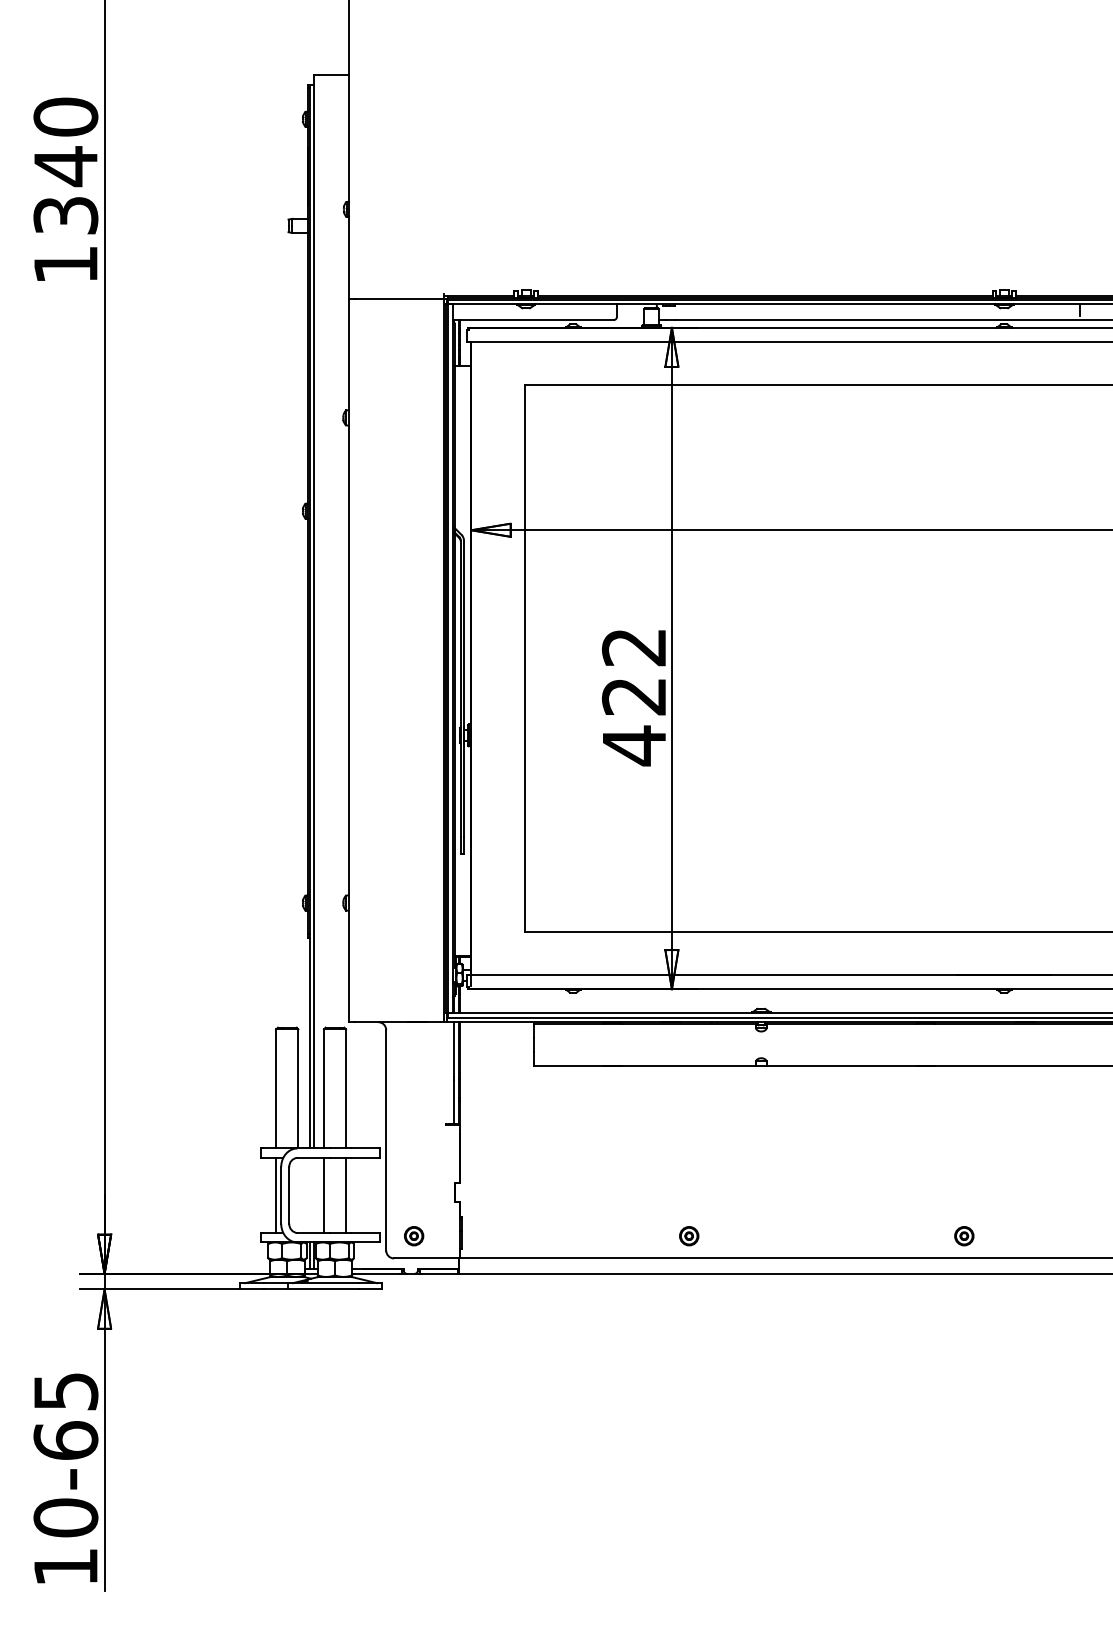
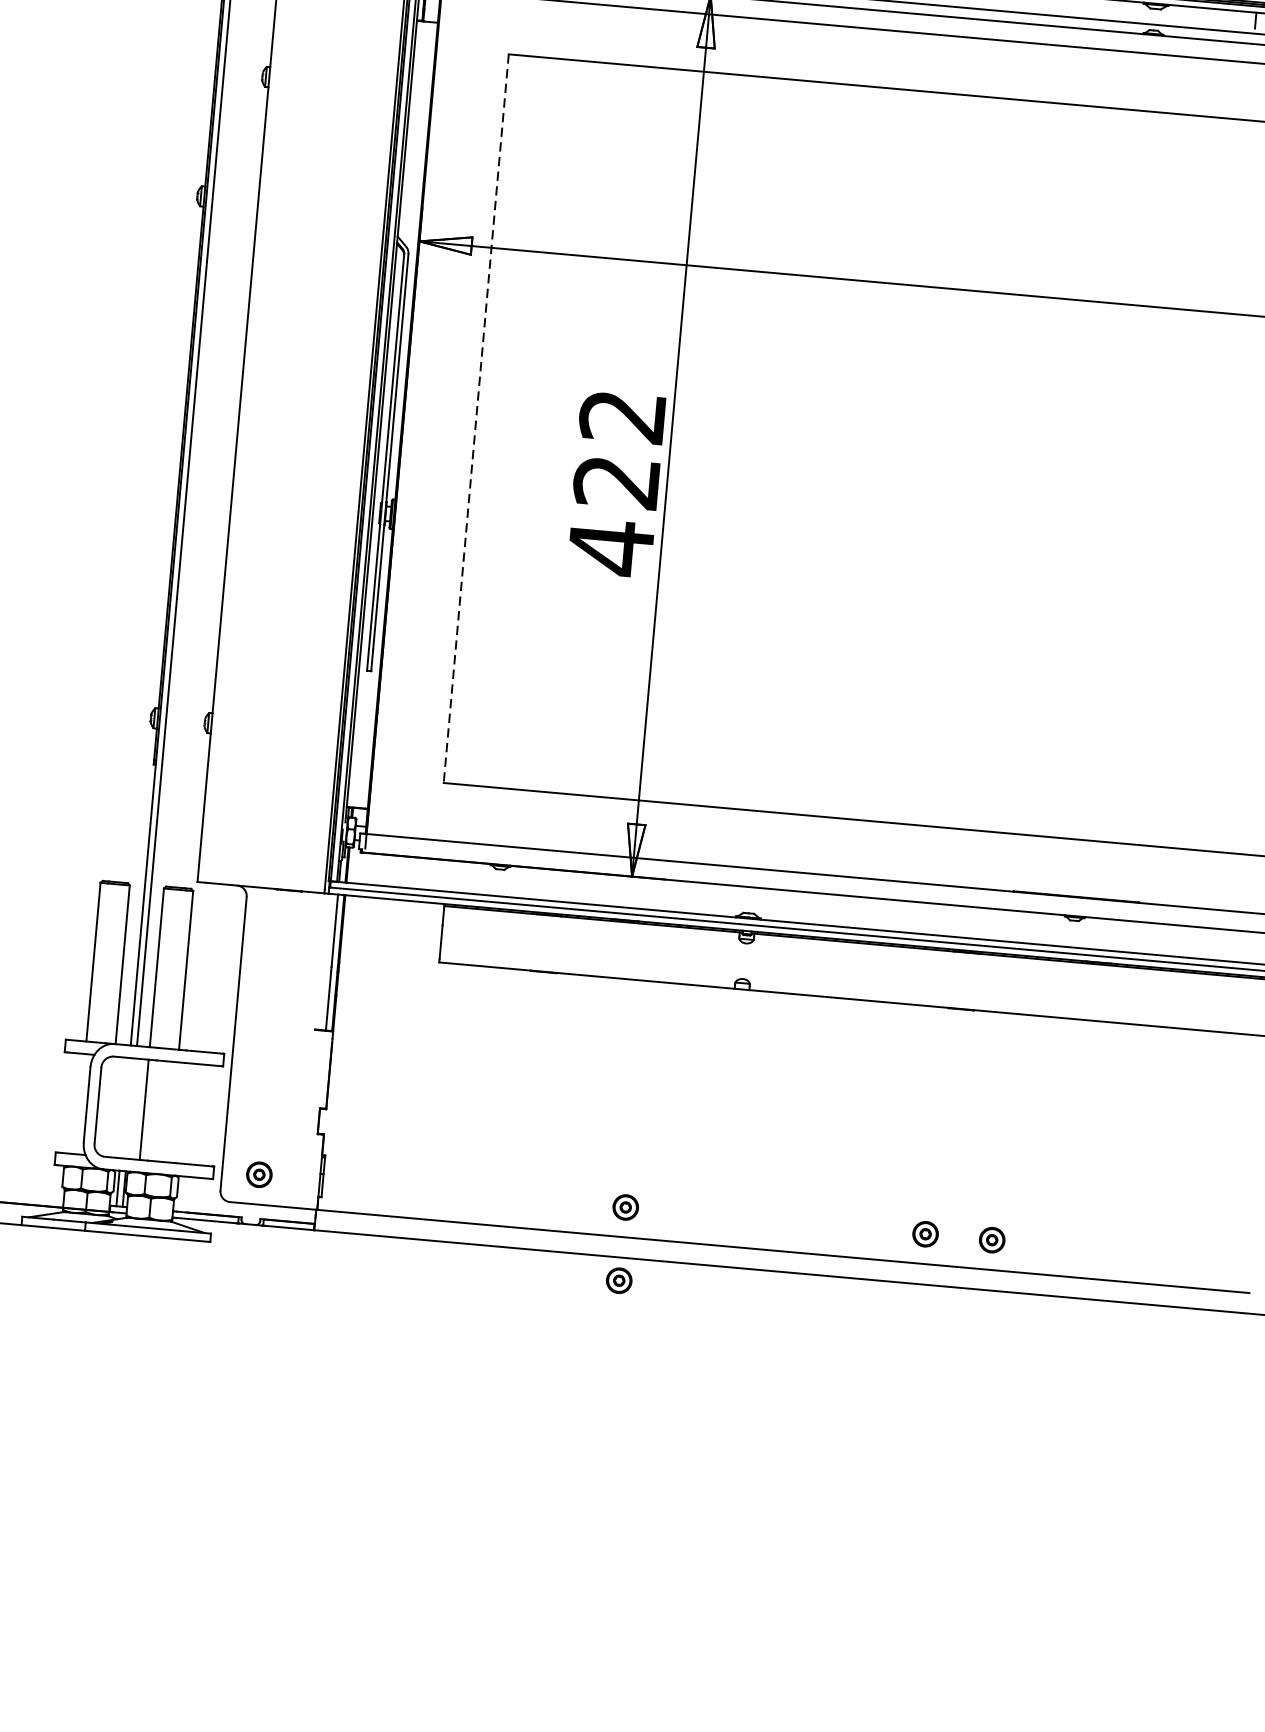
line: (525, 658) -> (476, 418), solid -> dashed
line: (276, 1195) -> (80, 1104), removed
line: (345, 1195) -> (172, 1112), removed
part: (914, 1236) -> (925, 1234), added
part: (689, 1291) -> (619, 1281), added

